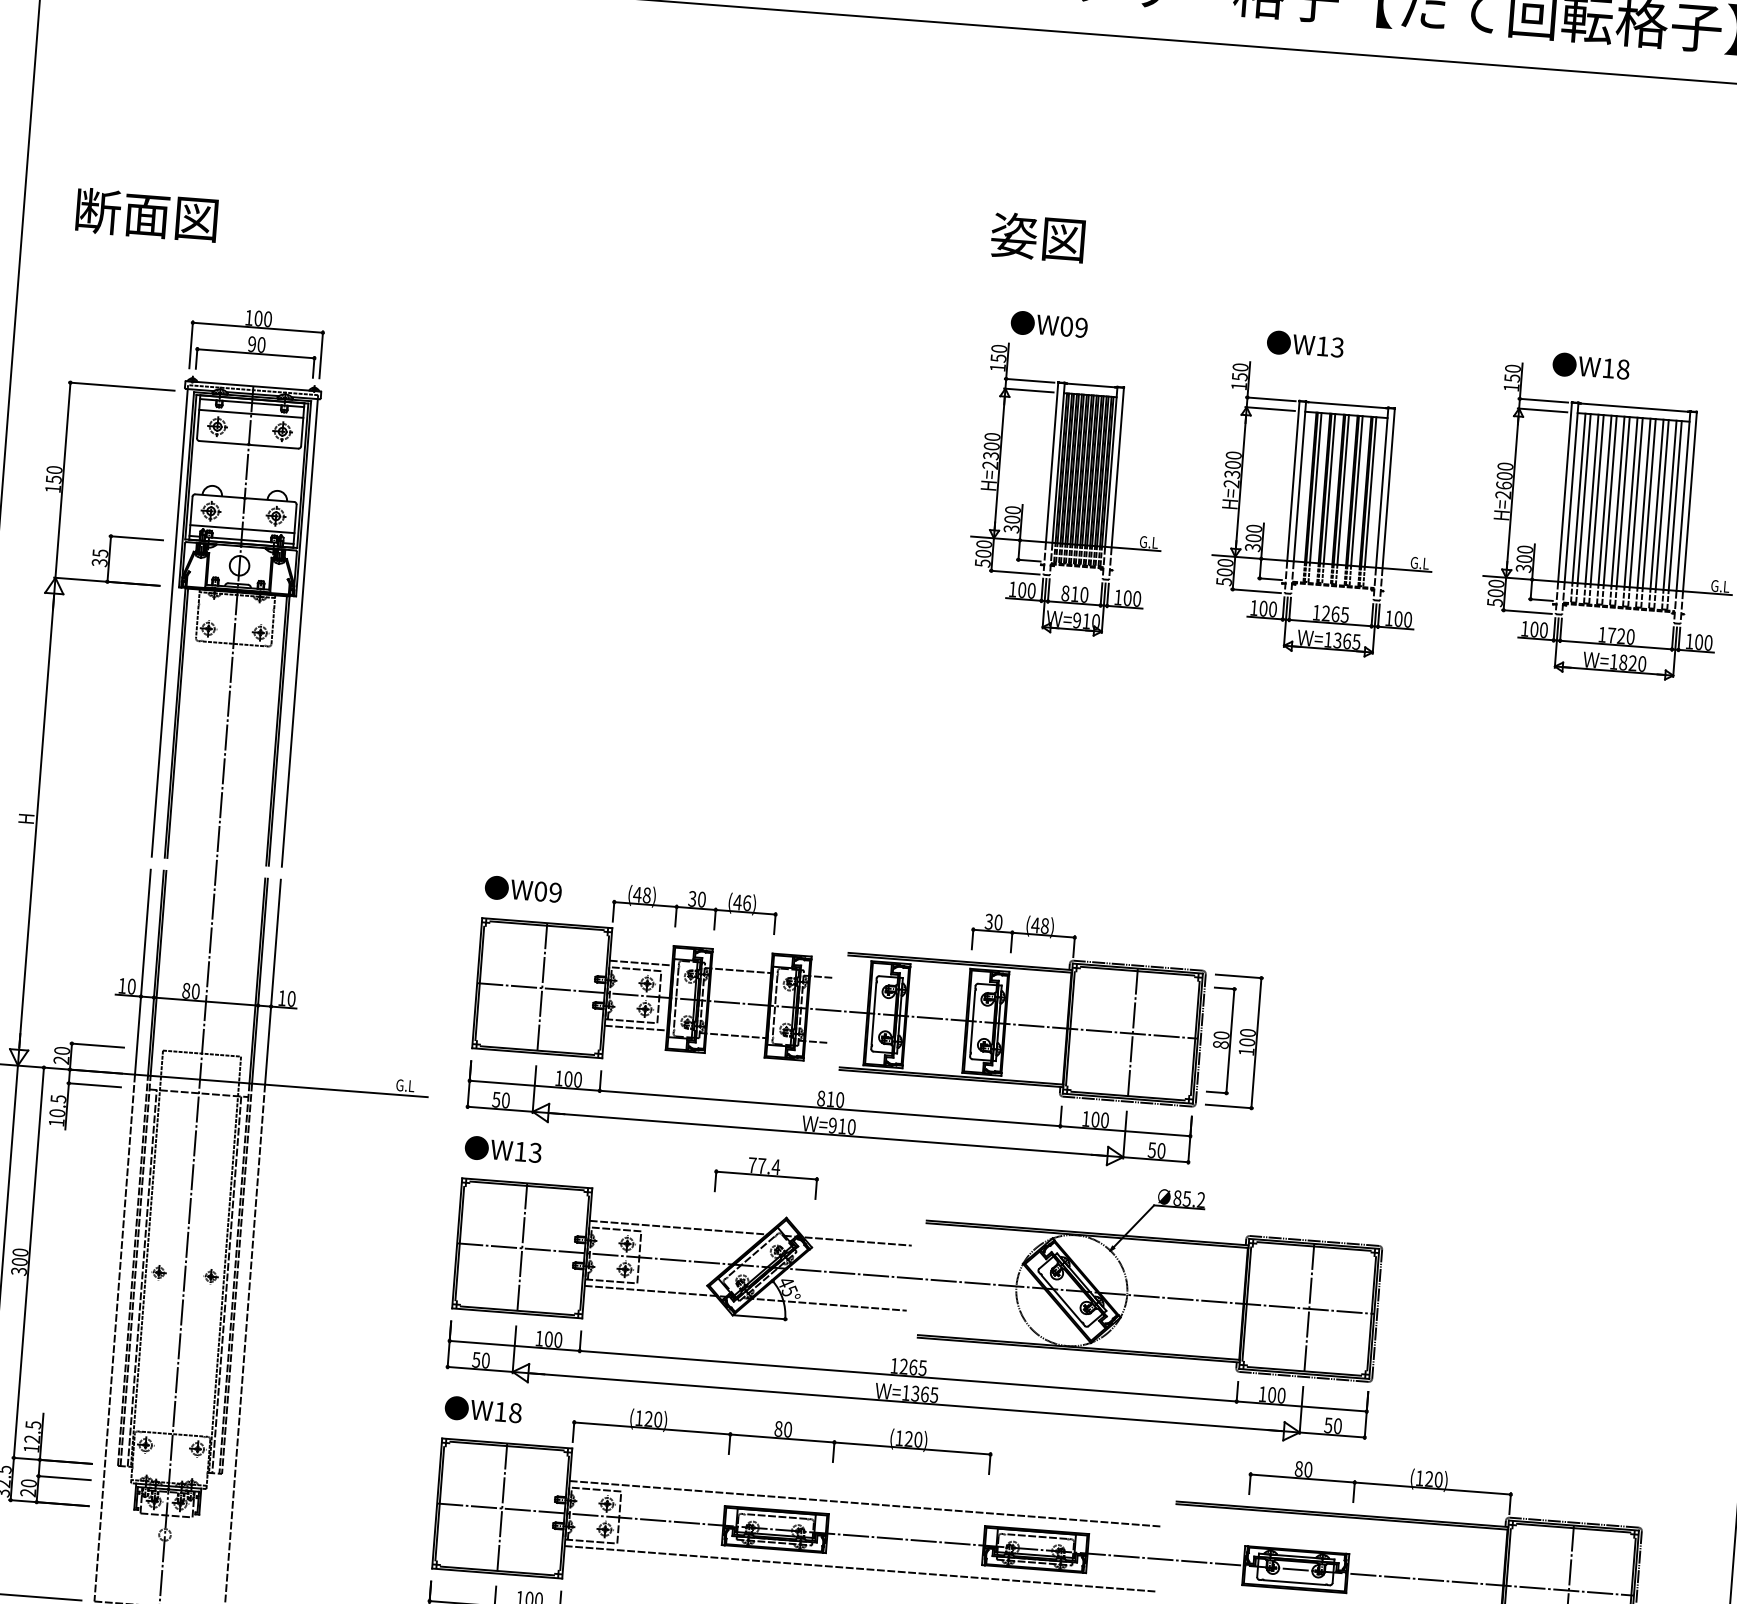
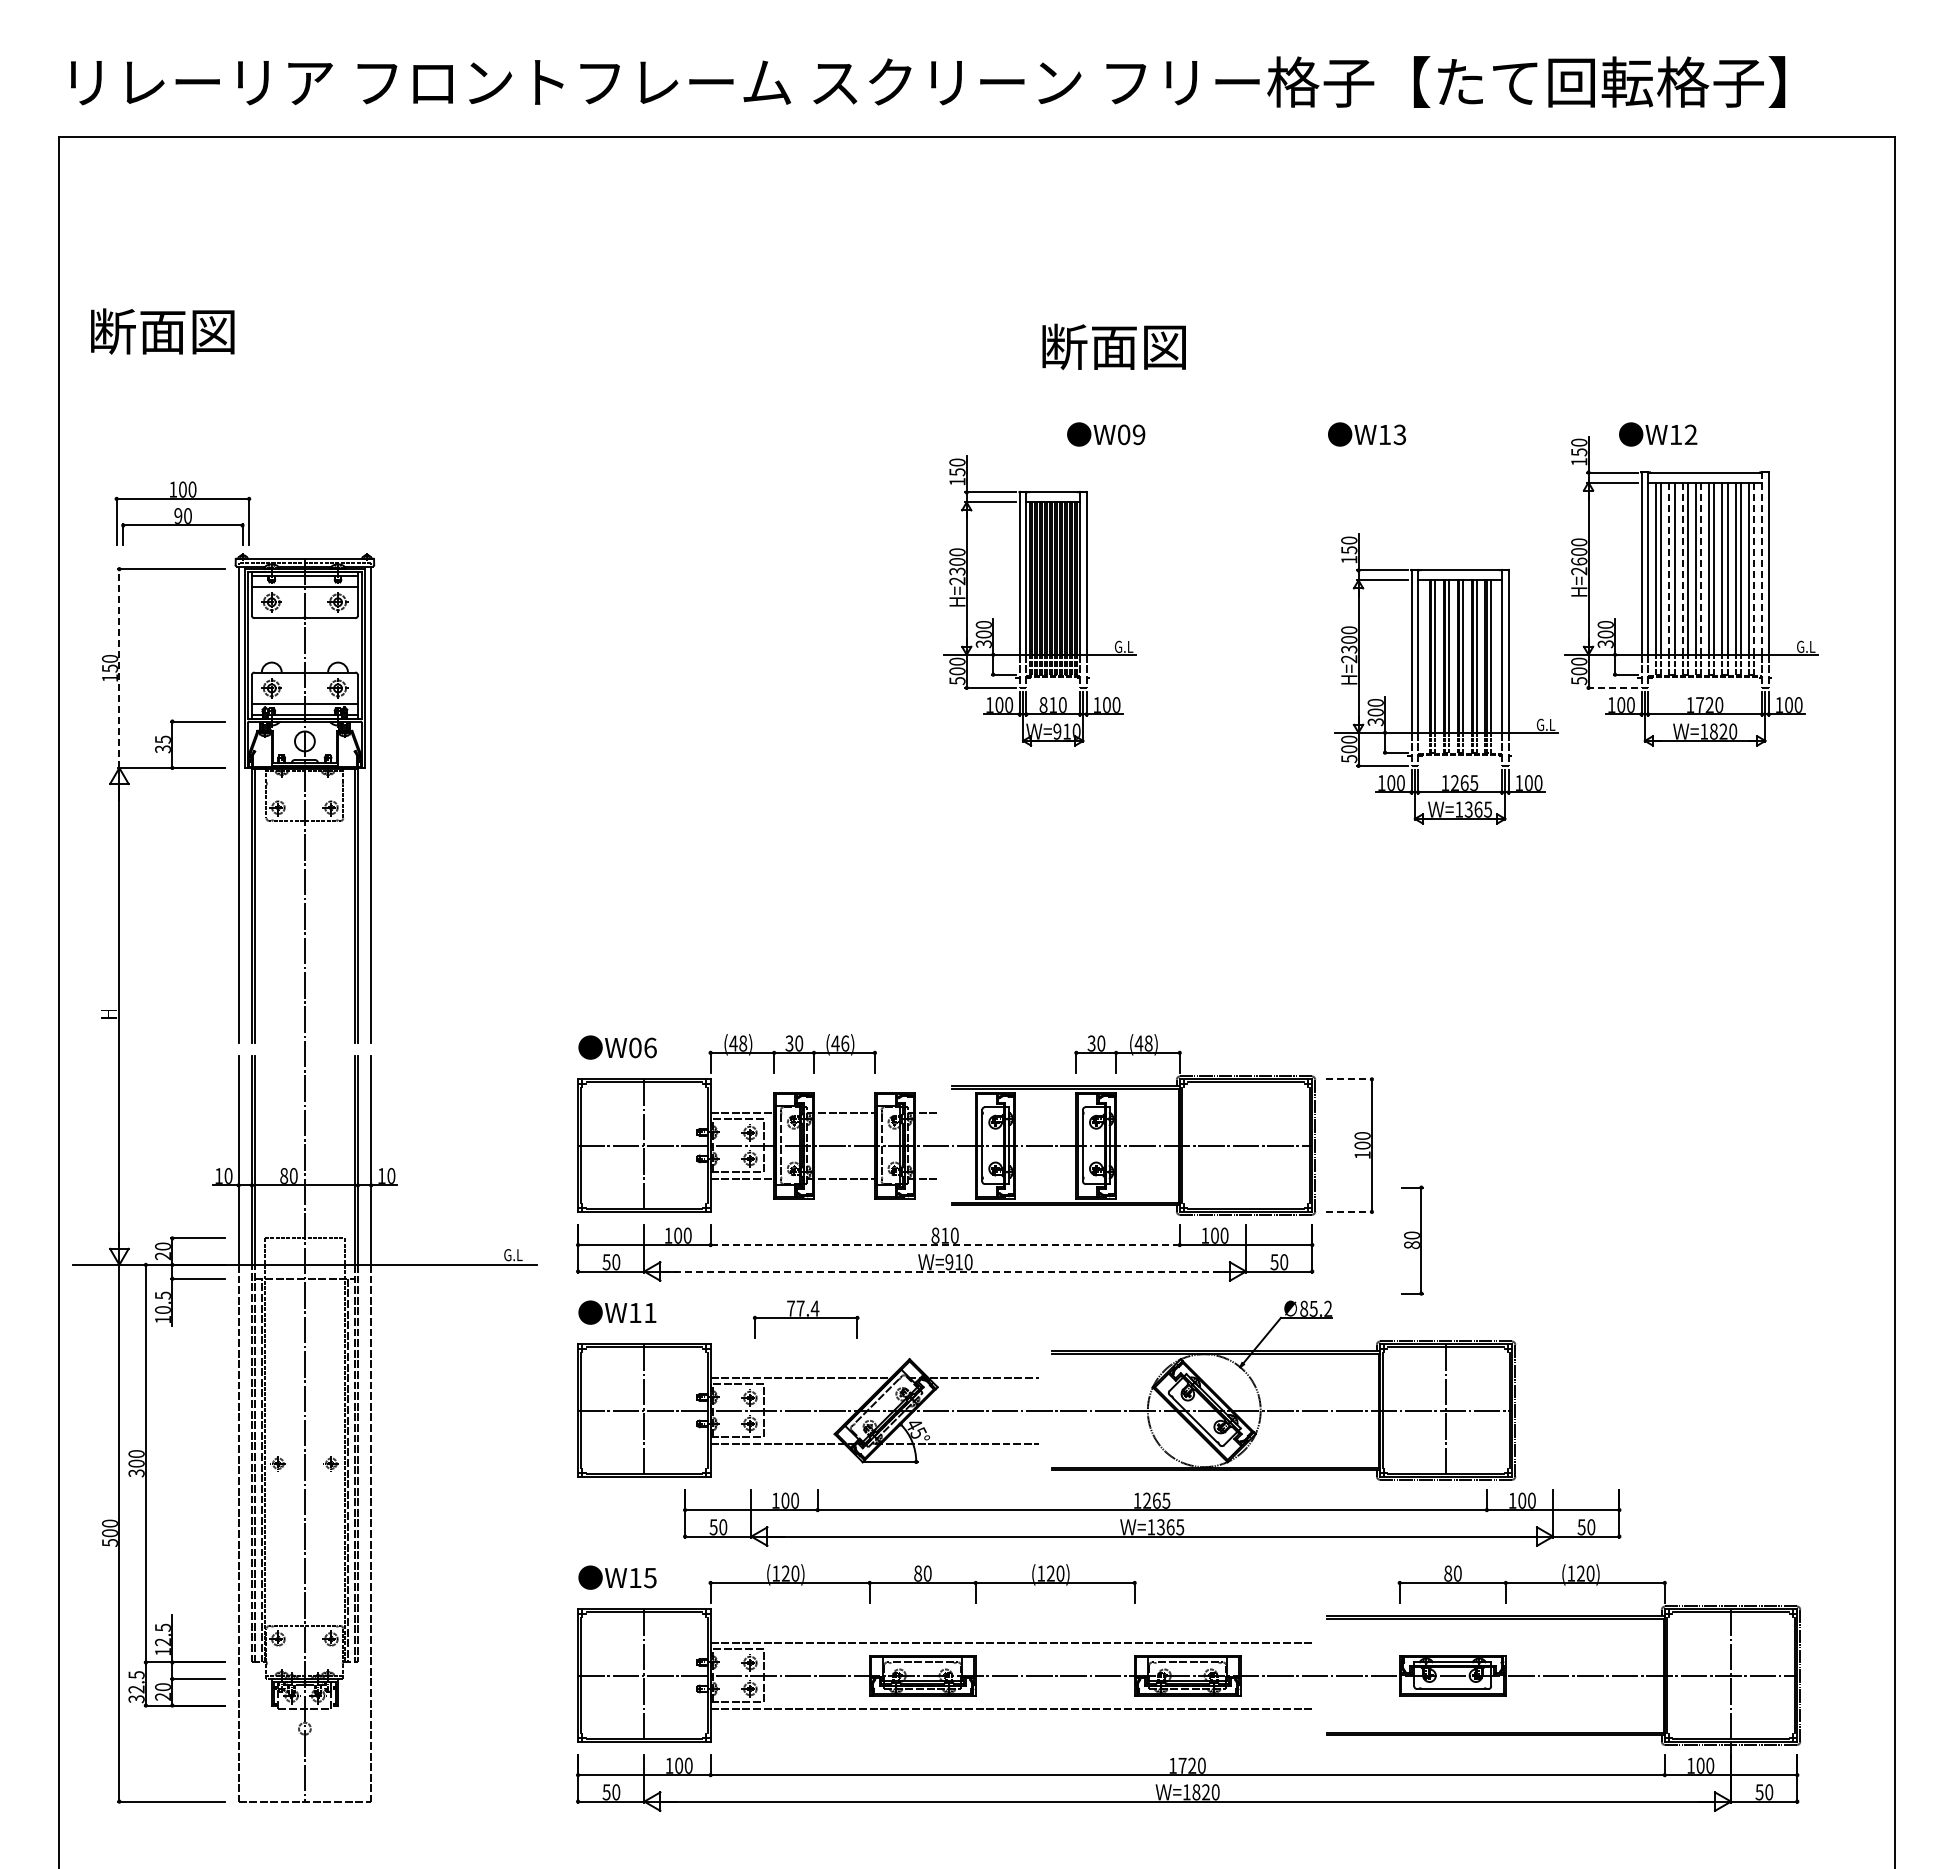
text: (146, 215) -> (162, 331), moved
text: (1062, 239) -> (1112, 346), 姿図 -> 断面図
part: (256, 342) -> (182, 513), moved
text: (1622, 369) -> (1690, 434), W18 -> W12
line: (63, 480) -> (119, 668), solid -> dashed
part: (1069, 490) -> (1039, 600), moved
line: (1592, 499) -> (1669, 568), solid -> dashed
line: (1604, 500) -> (1682, 568), solid -> dashed
line: (1623, 501) -> (1701, 568), solid -> dashed
line: (1683, 502) -> (1762, 564), solid -> dashed
line: (1675, 505) -> (1754, 568), solid -> dashed
part: (1325, 510) -> (1446, 678), moved
line: (1526, 611) -> (1611, 687), solid -> dashed
text: (555, 892) -> (650, 1047), W09 -> W06
line: (1239, 976) -> (1349, 1079), solid -> dashed
line: (1133, 1033) -> (1246, 1145), removed
part: (1221, 1040) -> (1412, 1240), moved
line: (1229, 1106) -> (1349, 1211), solid -> dashed
line: (830, 1108) -> (945, 1245), solid -> dashed
line: (828, 1134) -> (945, 1271), solid -> dashed
text: (535, 1152) -> (650, 1312), W13 -> W11
part: (766, 1177) -> (806, 1319), moved
part: (907, 1383) -> (1152, 1517), moved
text: (515, 1412) -> (650, 1577), W18 -> W15

